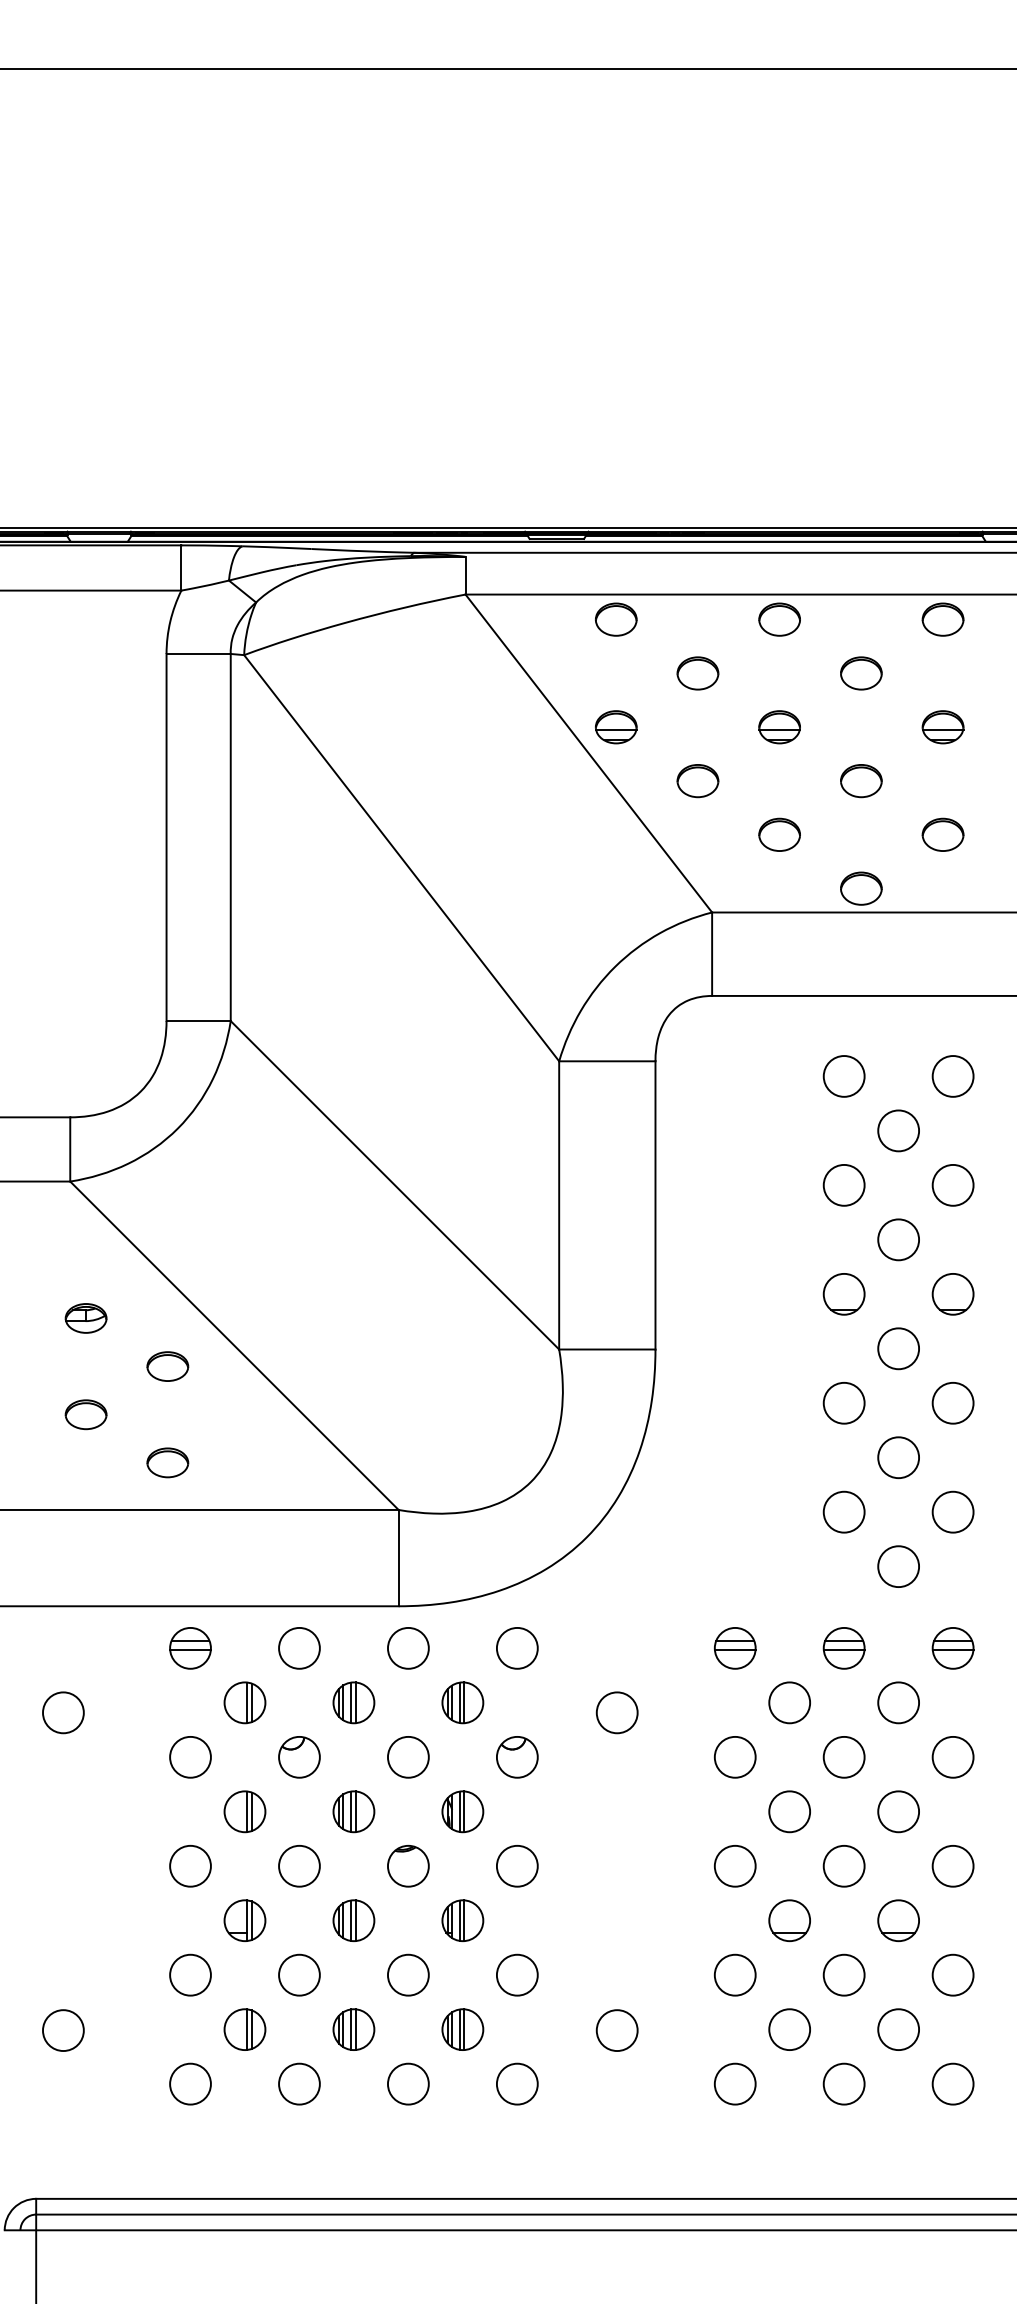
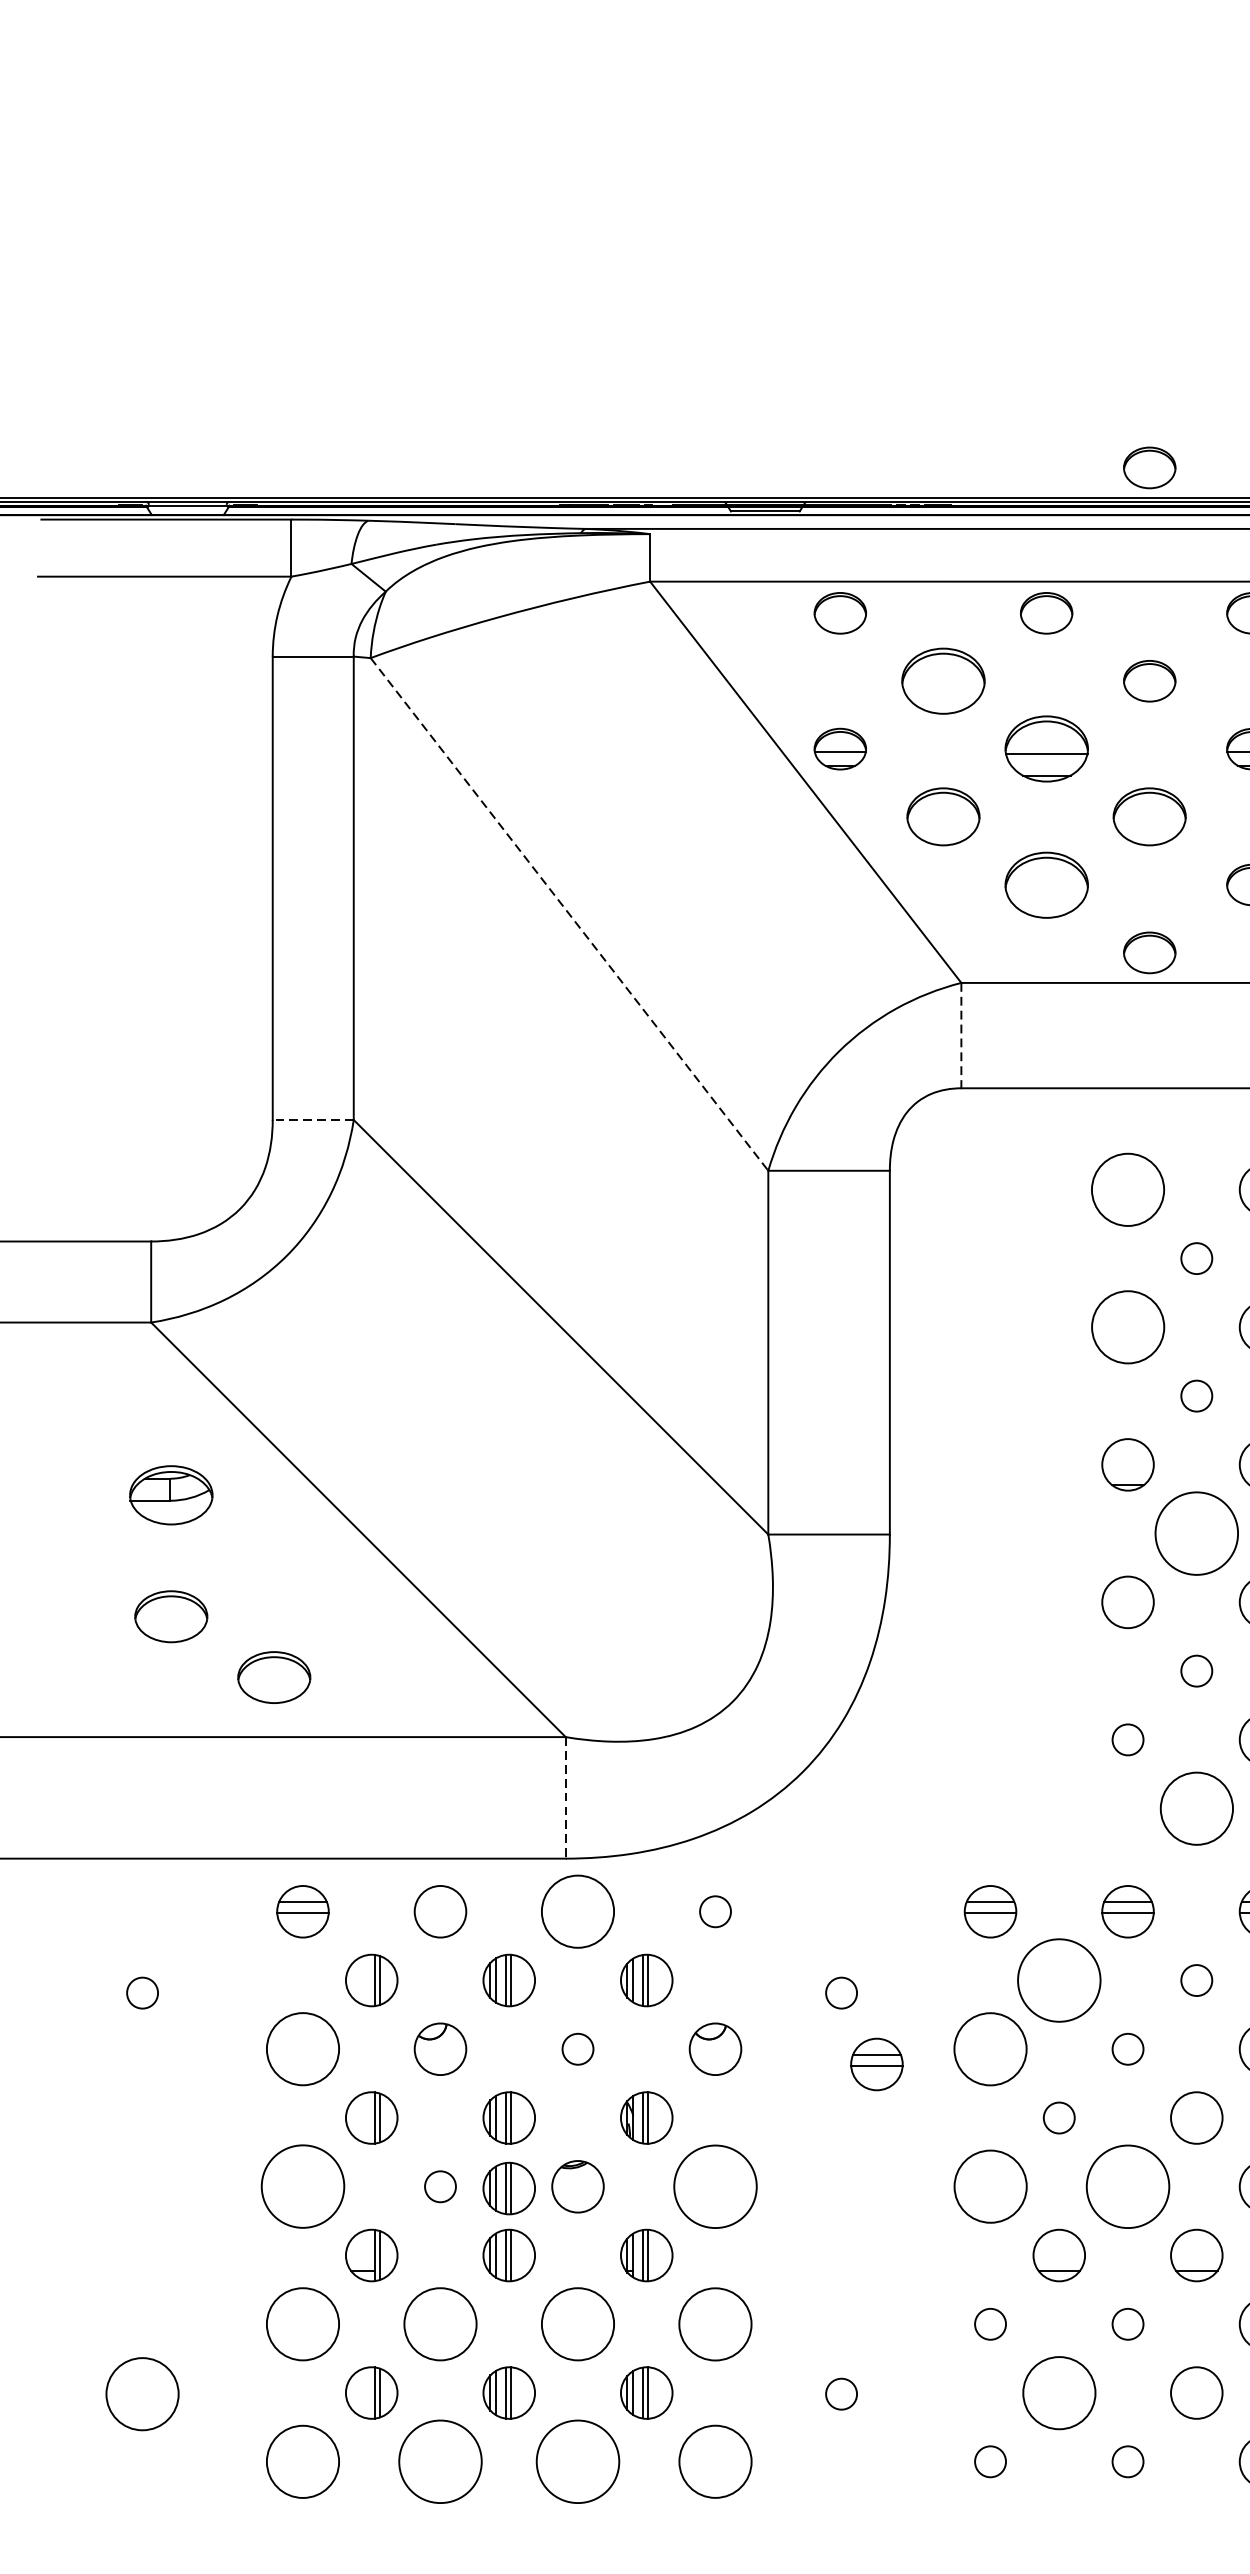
part: (861, 504) -> (1149, 467), added
part: (697, 673) -> (942, 681), size x1.6
part: (779, 727) -> (1046, 749), size x1.6
part: (697, 781) -> (942, 817), size x1.4
part: (861, 781) -> (1149, 817), size x1.4
part: (779, 834) -> (1046, 884), size x1.6
line: (401, 858) -> (569, 914), solid -> dashed
line: (712, 954) -> (961, 1035), solid -> dashed
line: (198, 1021) -> (313, 1120), solid -> dashed
circle: (843, 1076) -> (1127, 1189), size x1.4
circle: (898, 1130) -> (1196, 1258), size x0.6
circle: (843, 1185) -> (1127, 1327), size x1.4
circle: (898, 1239) -> (1196, 1395), size x0.6
part: (85, 1318) -> (170, 1495), size x1.6
circle: (898, 1348) -> (1196, 1533), size x1.6
part: (167, 1366) -> (273, 1555), removed
part: (85, 1414) -> (170, 1616), size x1.4
circle: (898, 1457) -> (1196, 1670), size x0.6
part: (167, 1462) -> (273, 1677), size x1.4
circle: (843, 1511) -> (1127, 1739), size x0.6
line: (398, 1558) -> (565, 1798), solid -> dashed
circle: (898, 1566) -> (1196, 1808), size x1.4
circle: (516, 1647) -> (714, 1910), size x0.6
circle: (408, 1648) -> (578, 1911), size x1.4
circle: (789, 1702) -> (1059, 1980), size x1.6
circle: (898, 1702) -> (1196, 1980), size x0.6
circle: (63, 1712) -> (142, 1992), size x0.6
circle: (616, 1712) -> (840, 1992), size x0.6
circle: (407, 1756) -> (576, 2048), size x0.6
circle: (734, 1756) -> (989, 2048), size x1.4
circle: (843, 1756) -> (1127, 2048), size x0.6
circle: (190, 1757) -> (302, 2049), size x1.4
part: (644, 1769) -> (876, 2064), added
circle: (789, 1811) -> (1059, 2117), size x0.6
circle: (299, 1865) -> (440, 2185), size x0.6
circle: (516, 1865) -> (714, 2185), size x1.6
circle: (843, 1865) -> (1127, 2185), size x1.6
circle: (190, 1866) -> (302, 2187), size x1.6
circle: (734, 1866) -> (989, 2187), size x1.4
part: (353, 1867) -> (508, 2188), added
circle: (190, 1974) -> (302, 2323), size x1.4
circle: (299, 1974) -> (440, 2323), size x1.4
circle: (407, 1974) -> (576, 2323), size x1.4
circle: (517, 1974) -> (715, 2323), size x1.4
circle: (734, 1974) -> (989, 2323), size x0.6
circle: (843, 1974) -> (1127, 2323), size x0.6
circle: (789, 2029) -> (1059, 2392), size x1.4
circle: (63, 2030) -> (142, 2394), size x1.4
circle: (616, 2030) -> (840, 2394), size x0.6
circle: (190, 2083) -> (302, 2460), size x1.4
circle: (299, 2083) -> (440, 2460), size x1.6
circle: (407, 2083) -> (576, 2460), size x1.6
circle: (516, 2083) -> (714, 2460), size x1.4
circle: (734, 2083) -> (989, 2460), size x0.6
circle: (843, 2083) -> (1127, 2460), size x0.6

